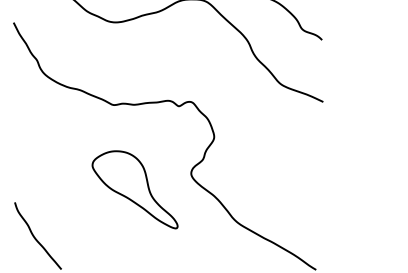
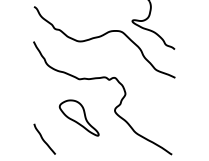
part: (133, 188) -> (78, 117), moved

